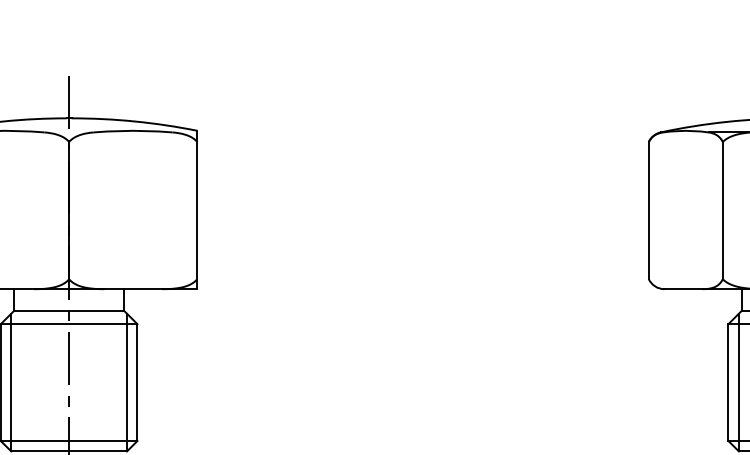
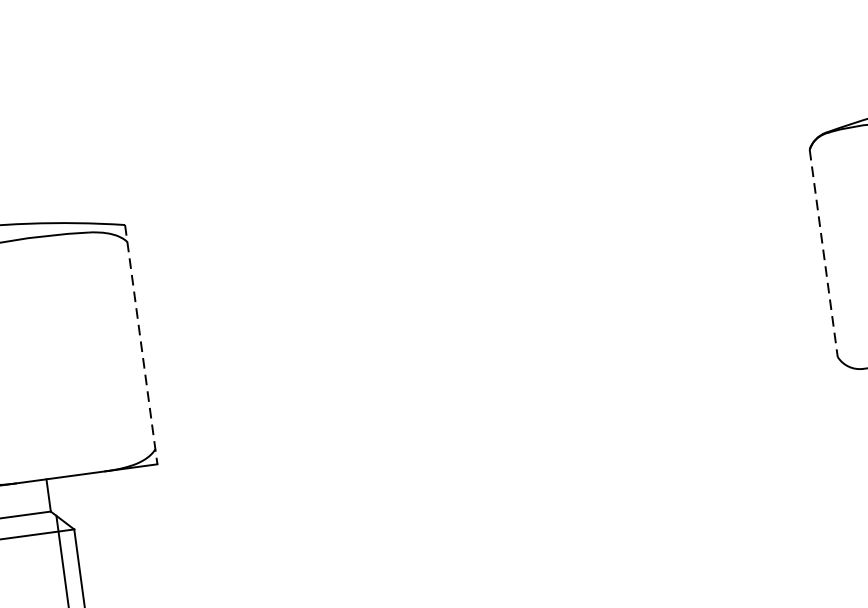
line: (197, 210) -> (141, 345), solid -> dashed
line: (648, 210) -> (823, 253), solid -> dashed

